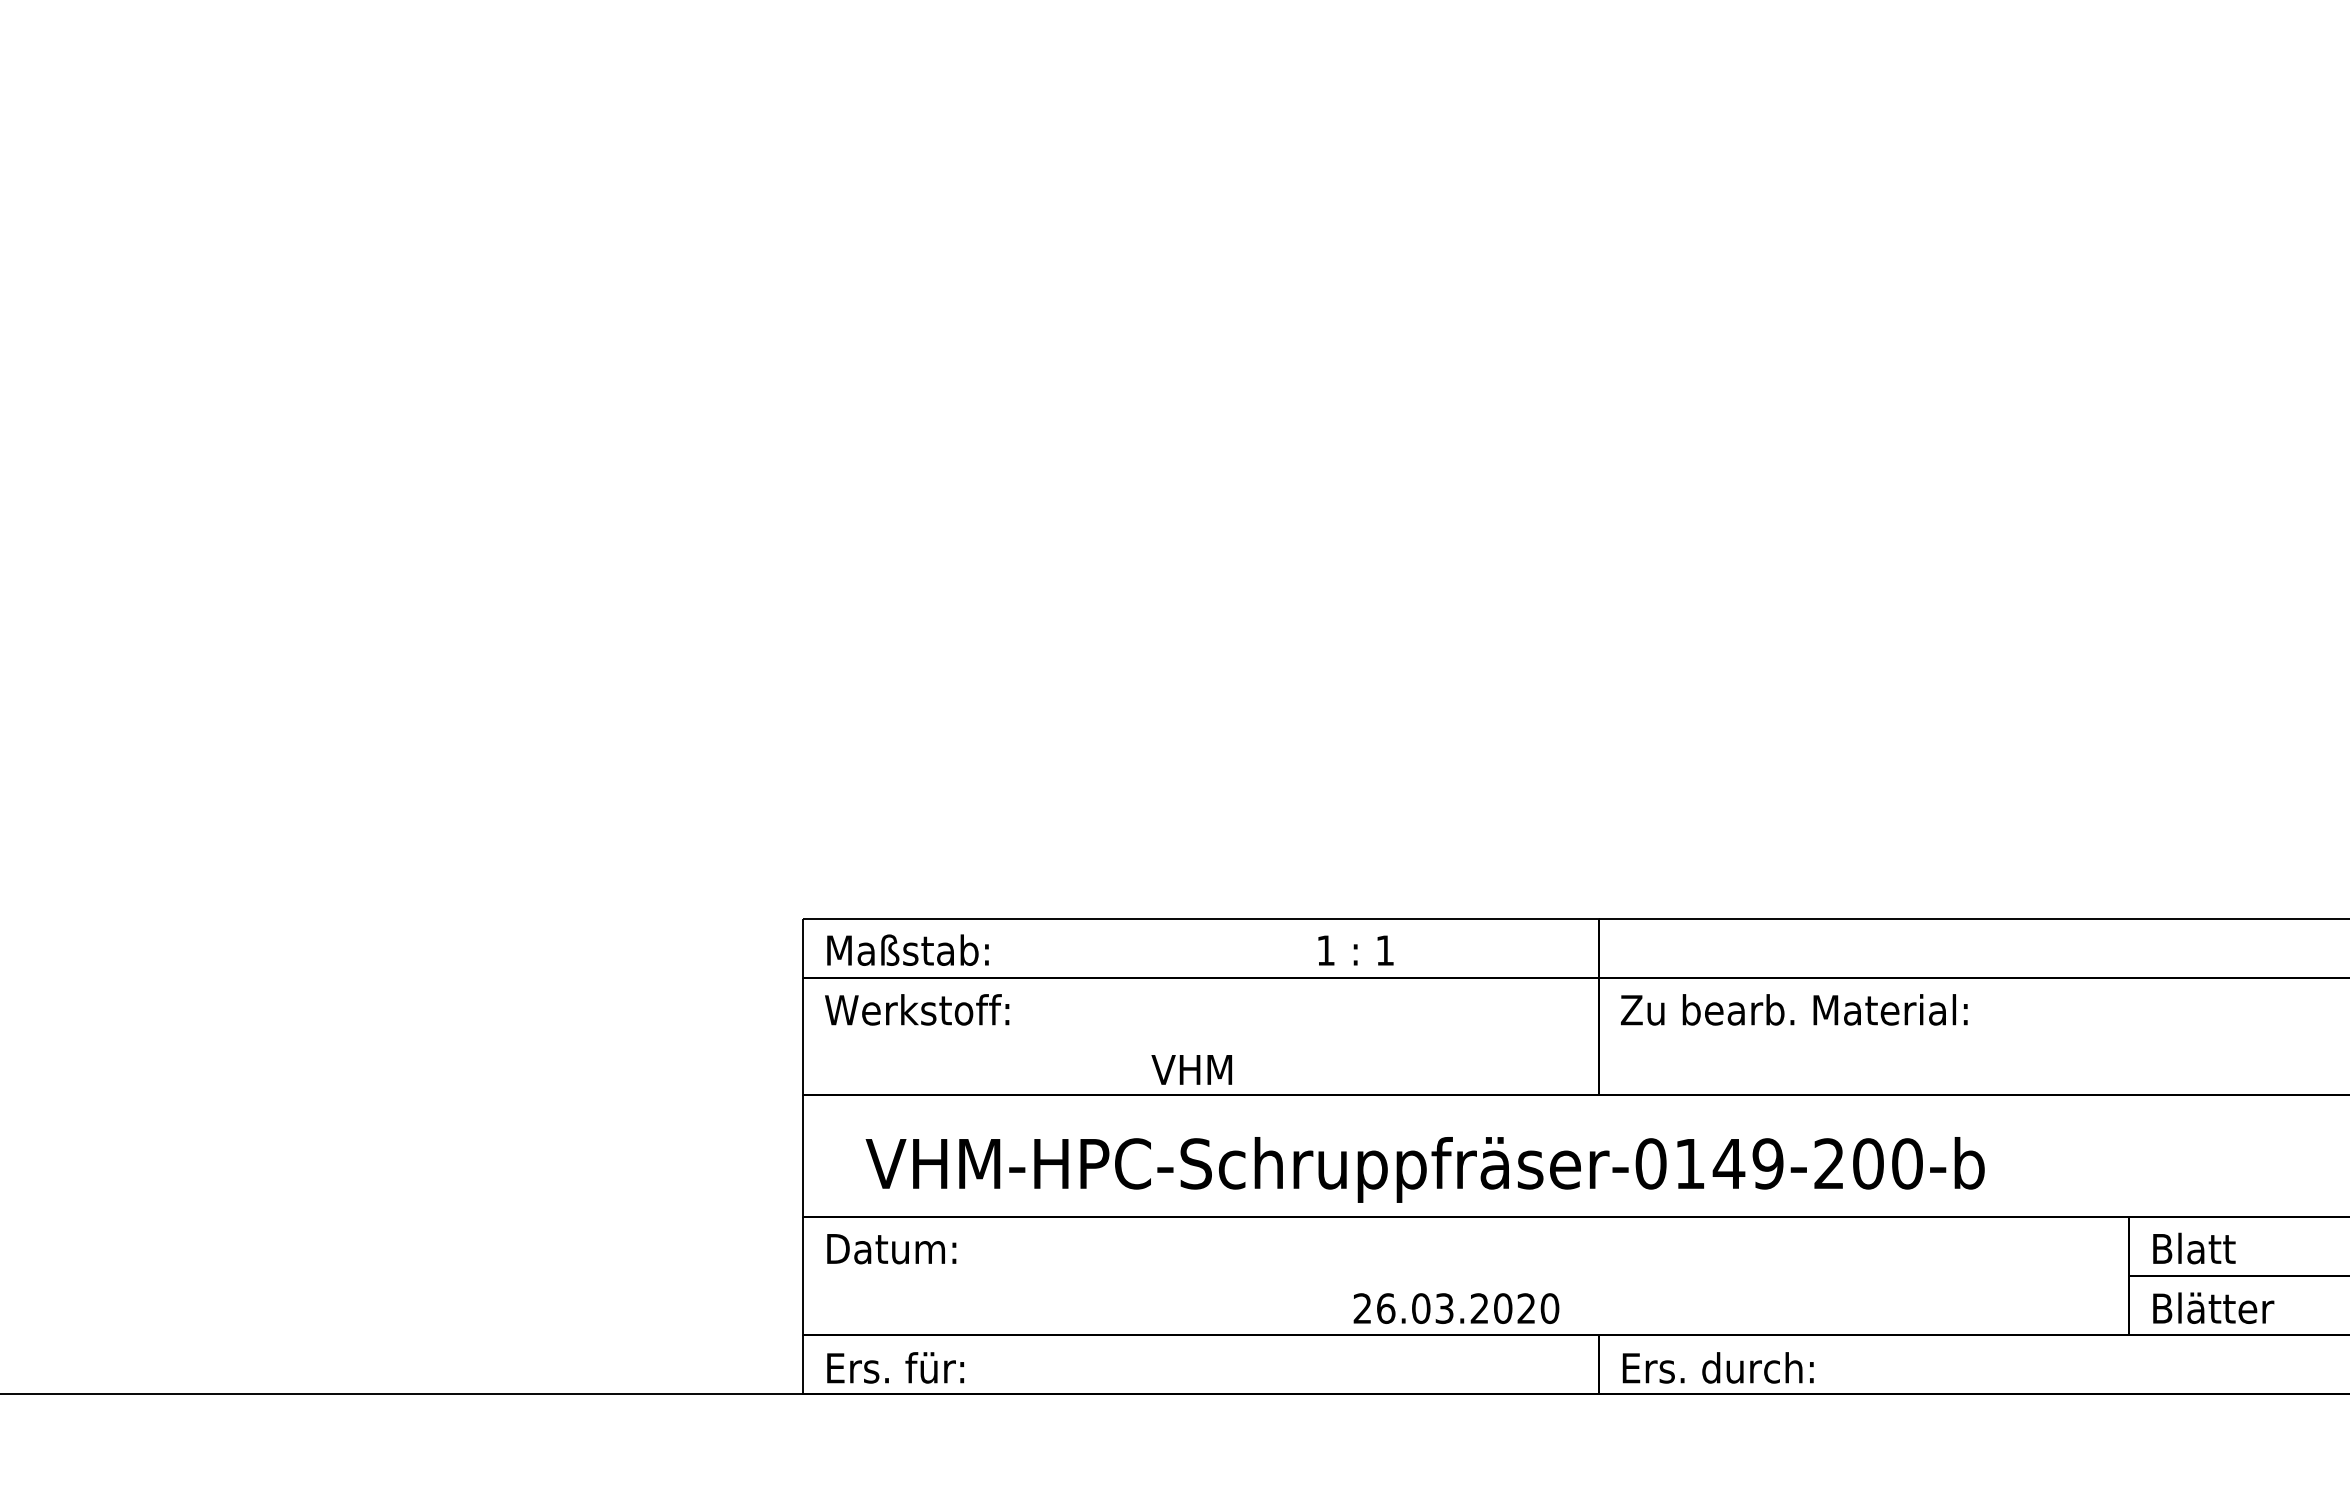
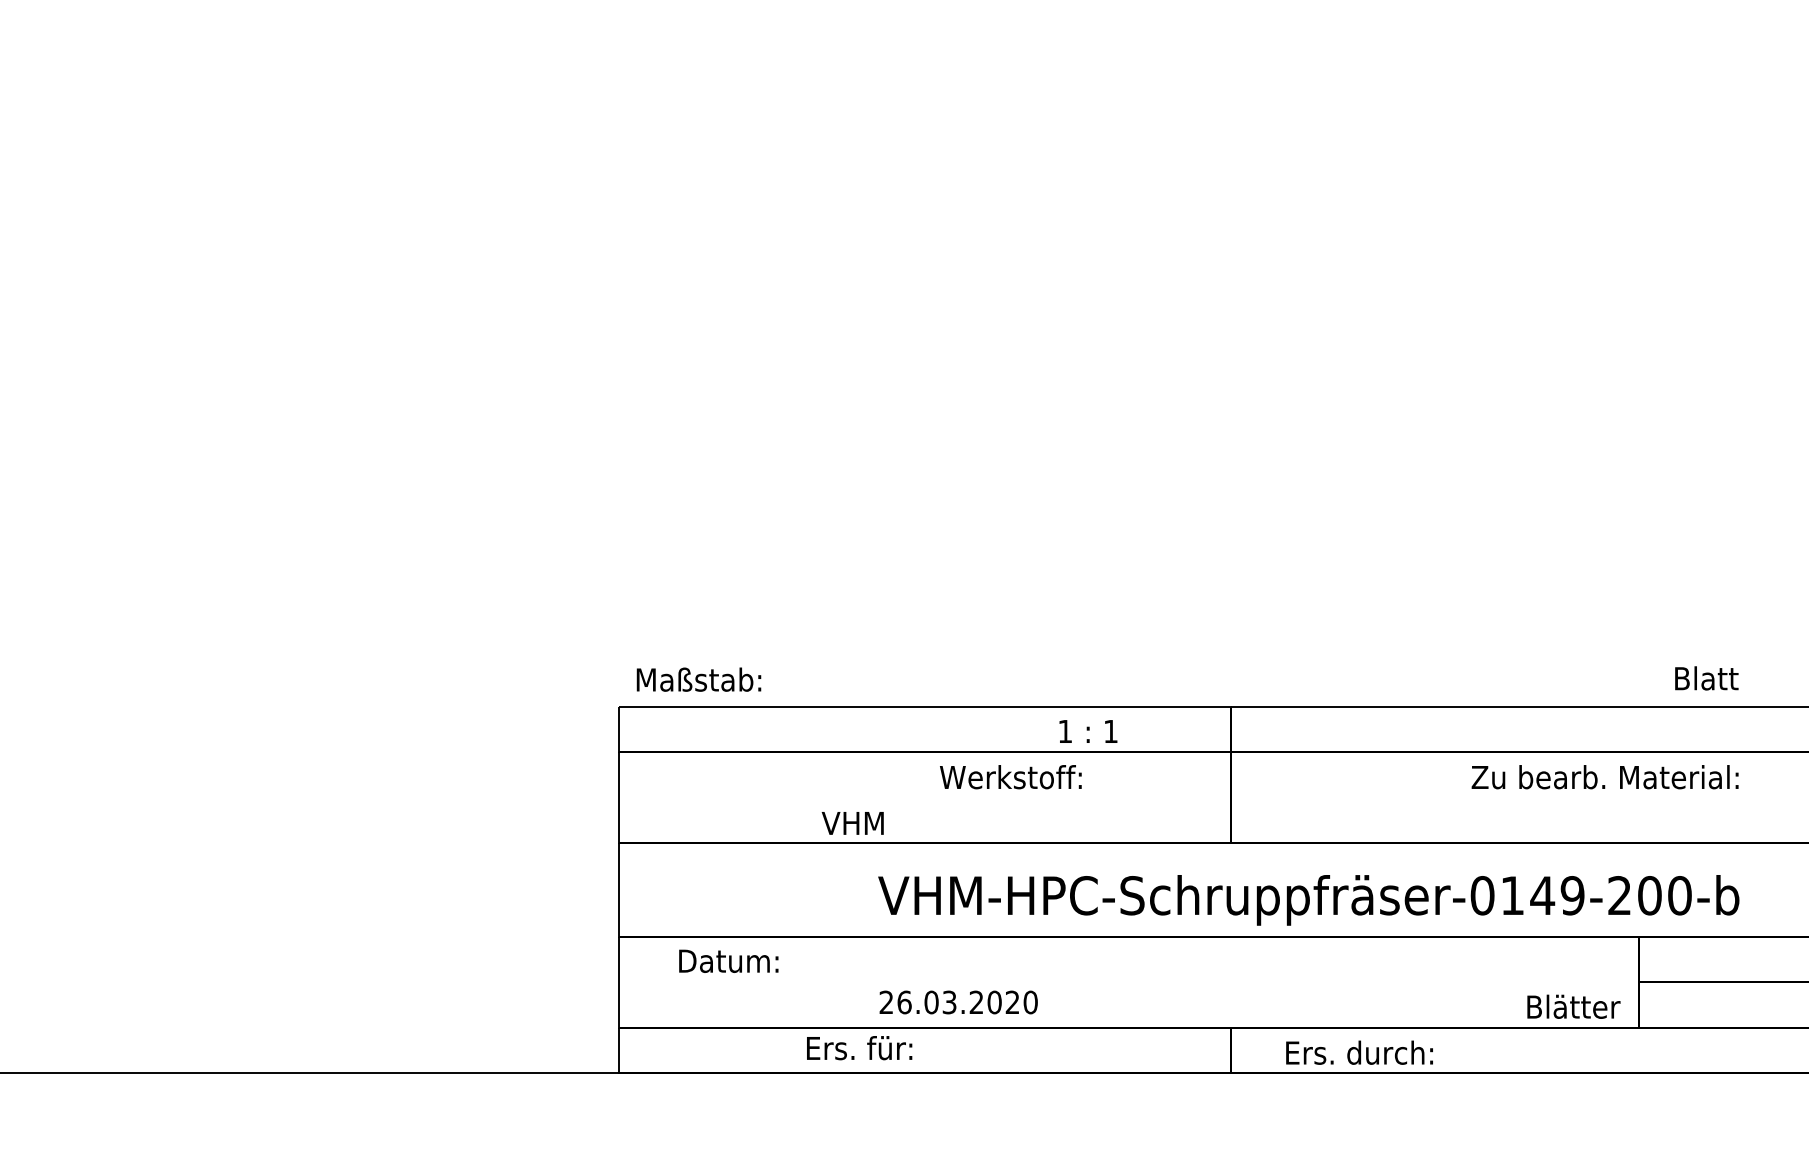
text: (907, 949) -> (698, 679), moved
text: (1355, 950) -> (1088, 731), moved
text: (917, 1009) -> (1011, 776), moved
text: (1794, 1009) -> (1605, 776), moved
text: (1191, 1069) -> (852, 823), moved
text: (1424, 1169) -> (1308, 900), moved
text: (2194, 1248) -> (1706, 678), moved
text: (891, 1249) -> (728, 961), moved
text: (2213, 1307) -> (1573, 1006), moved
text: (1456, 1308) -> (958, 1002), moved
text: (895, 1367) -> (859, 1047), moved
text: (1717, 1367) -> (1359, 1052), moved

